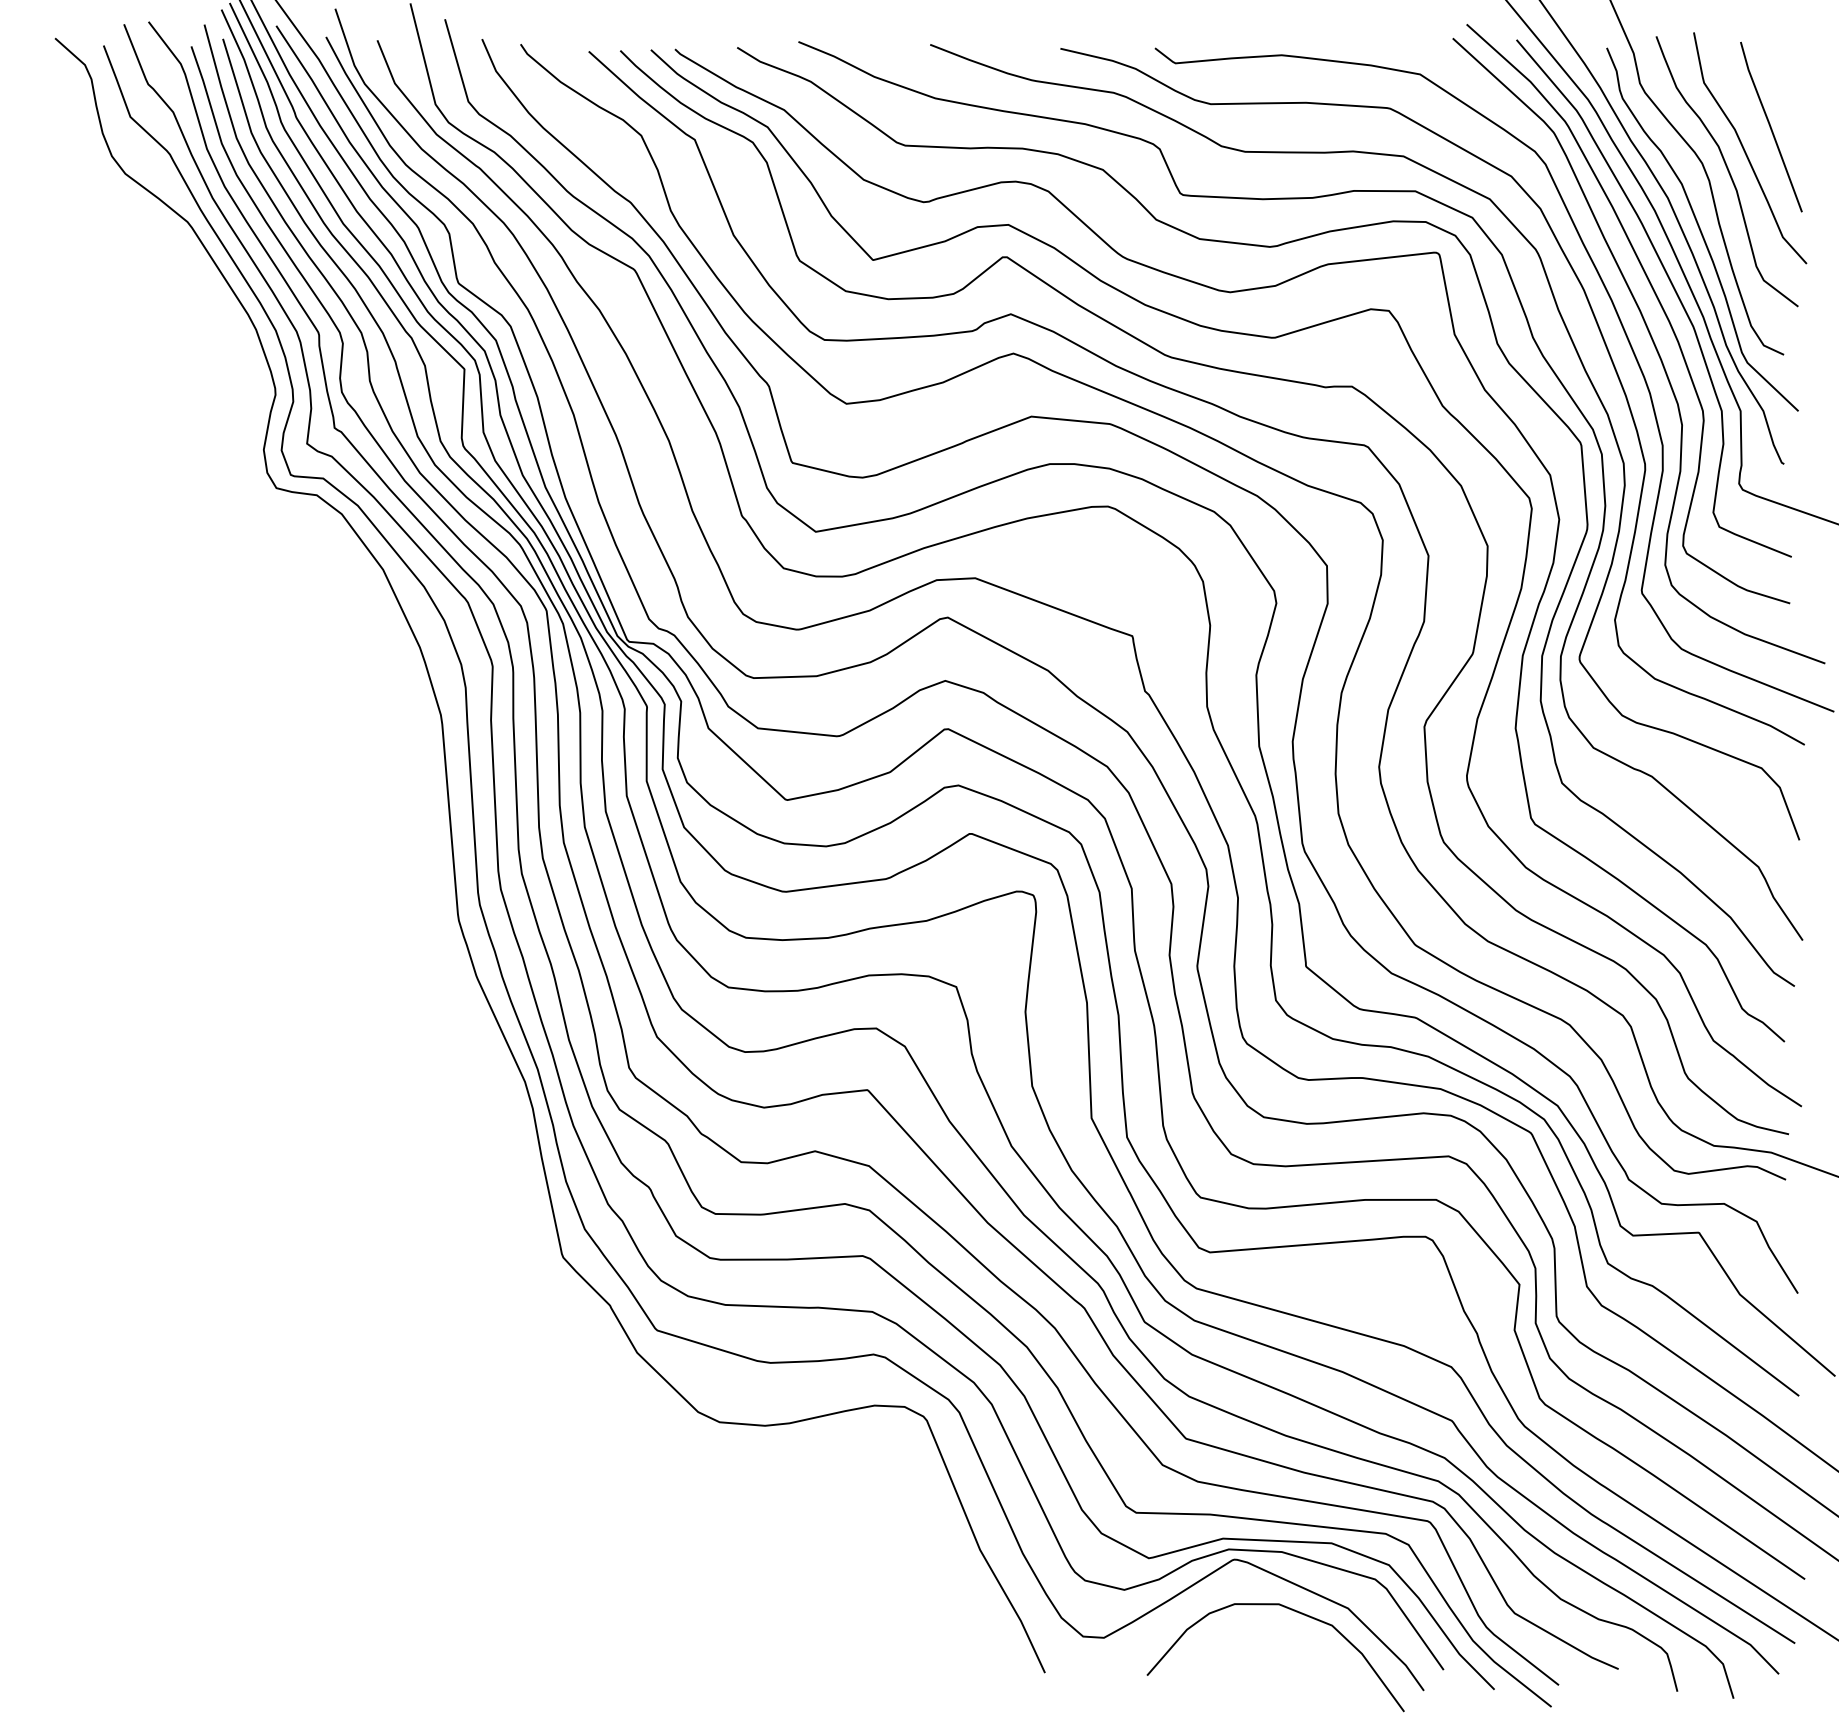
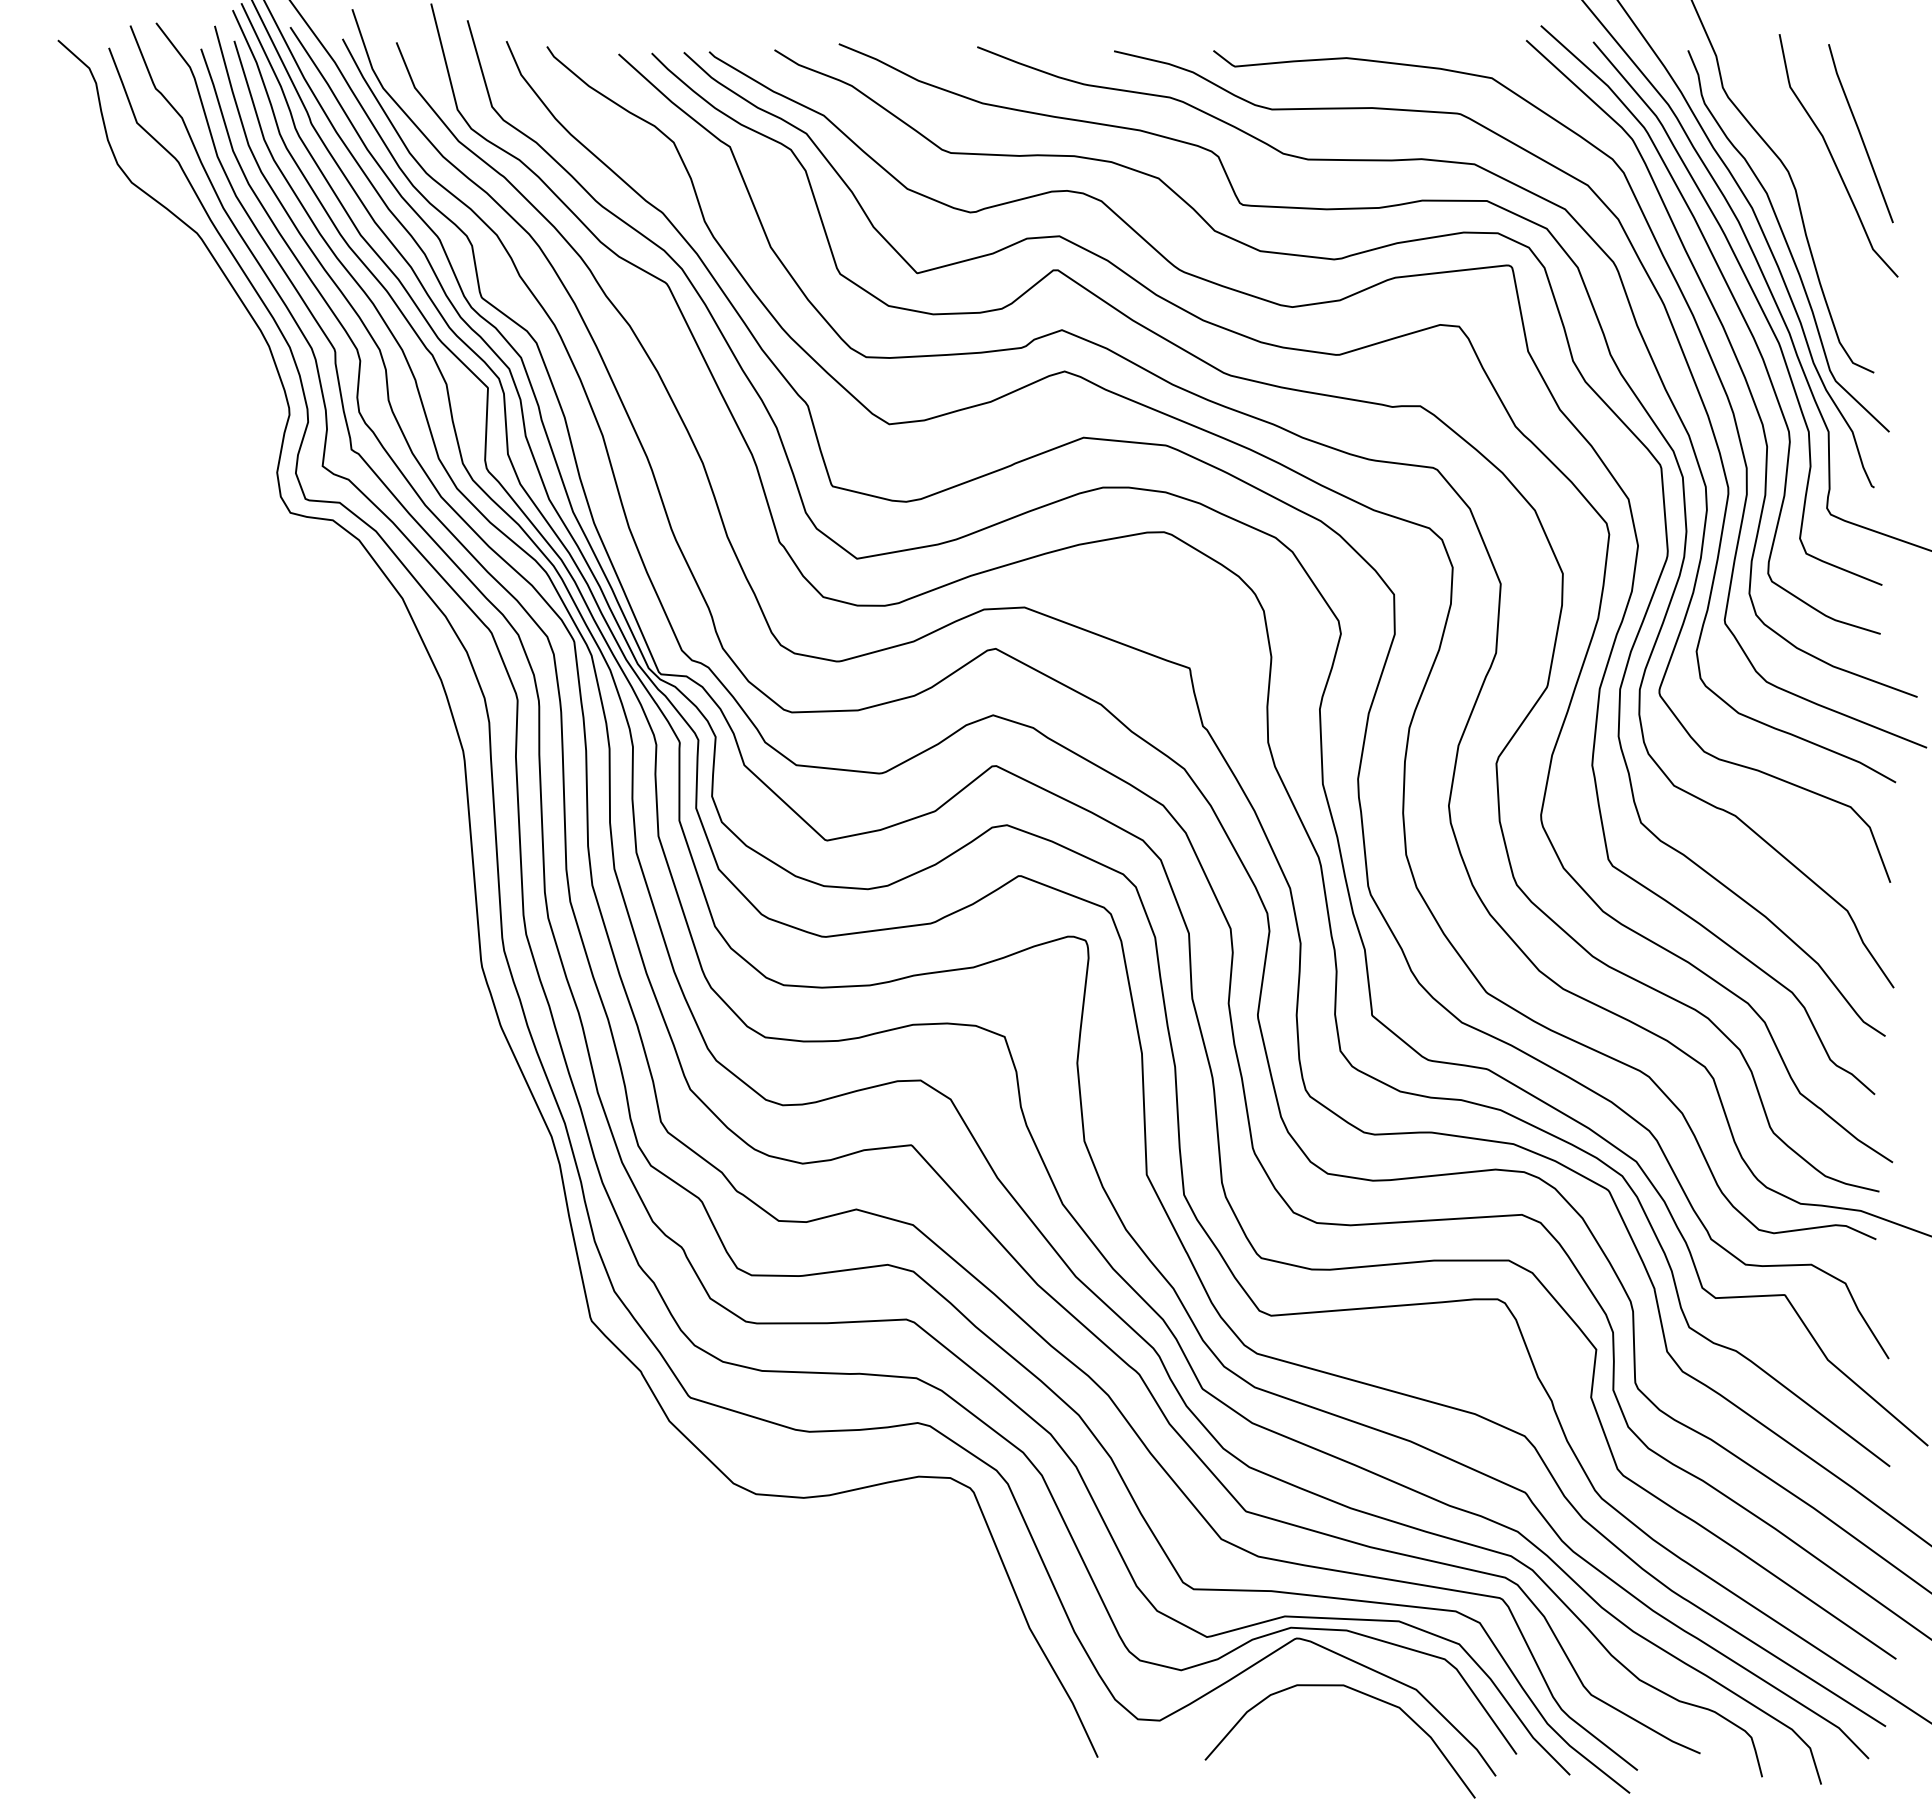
curve: (1728, 171) -> (1815, 180), removed

